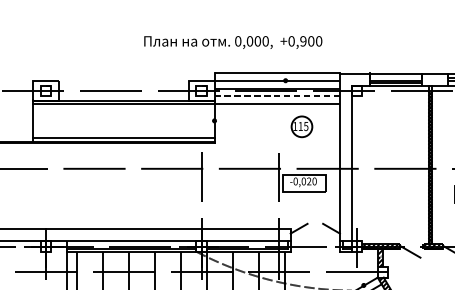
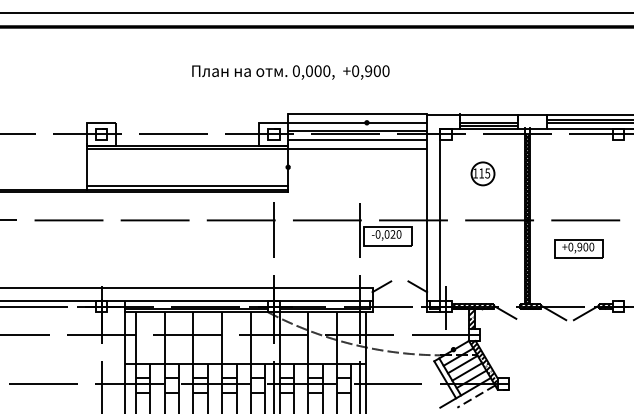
text: (232, 42) -> (290, 72), moved
line: (278, 96) -> (358, 140), dashed -> solid
part: (301, 126) -> (482, 173), moved

